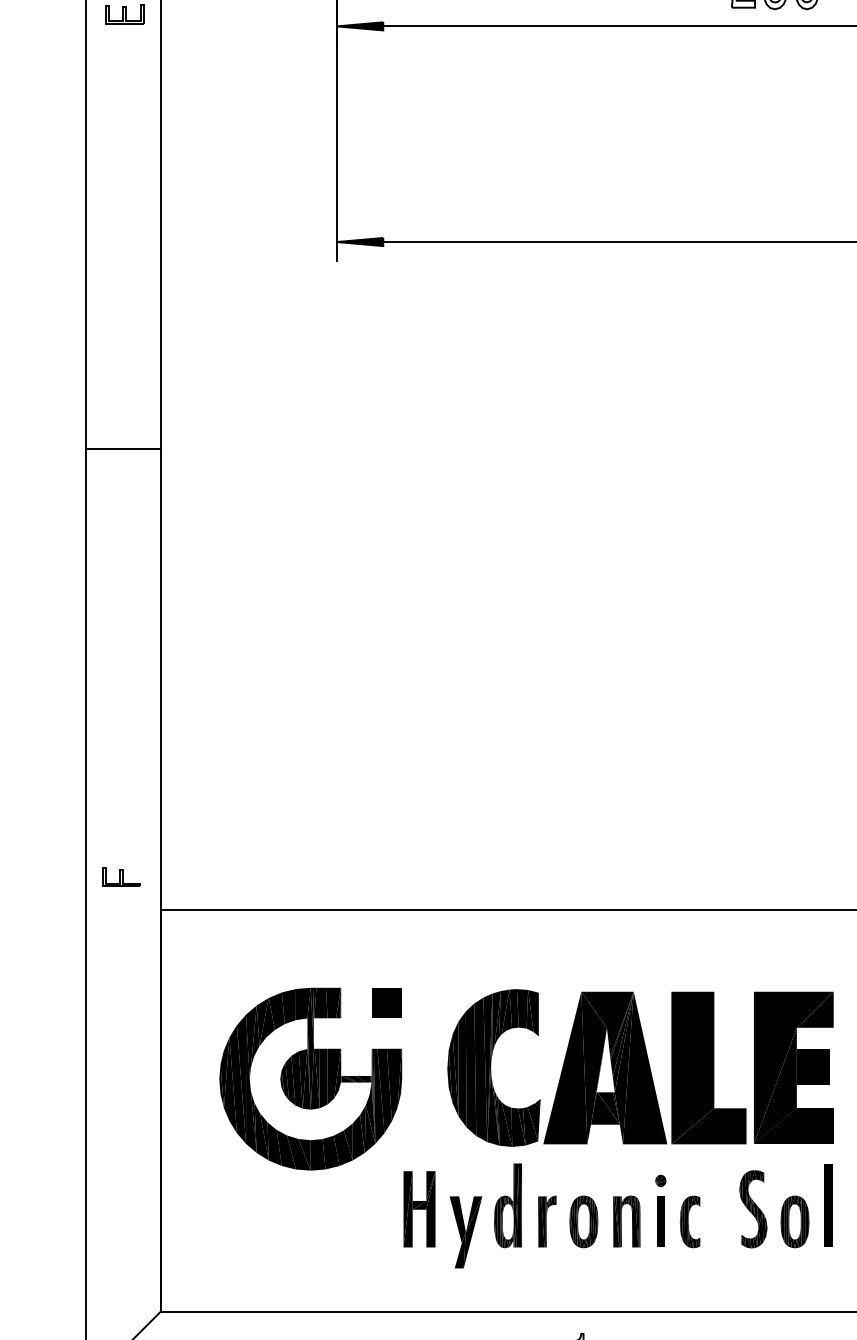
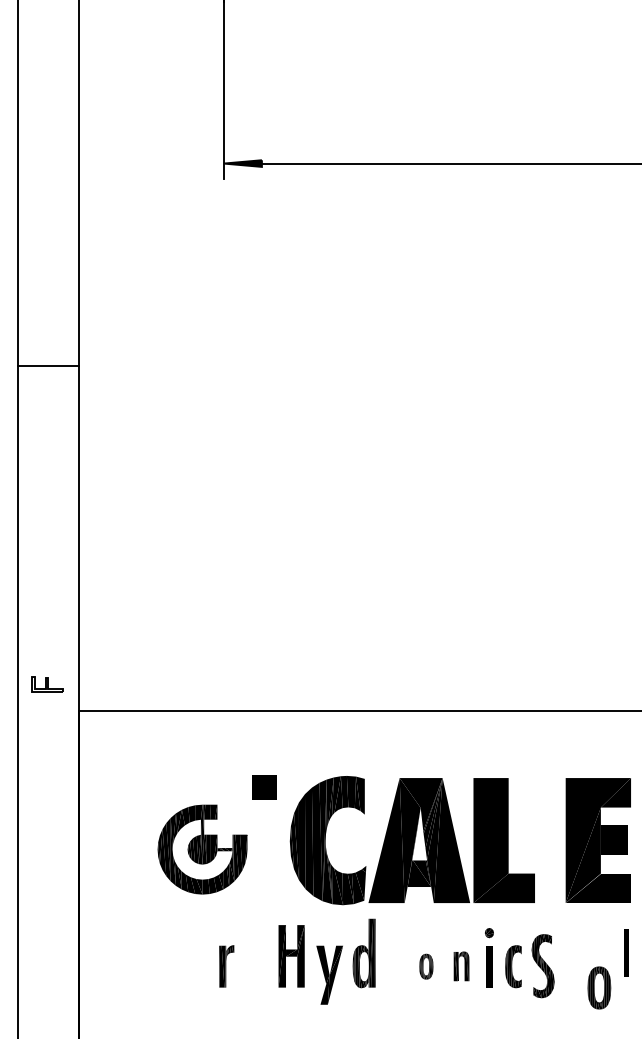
line: (122, 449) -> (48, 366), moved
part: (596, 1067) -> (412, 840), moved
part: (310, 1078) -> (202, 849), size x0.6
part: (828, 1205) -> (626, 953), size x0.7
part: (753, 1209) -> (543, 966), moved
part: (547, 1221) -> (226, 966), moved
part: (583, 1221) -> (426, 966), size x0.6
part: (626, 1221) -> (461, 966), size x0.7
part: (794, 1221) -> (598, 987), moved

